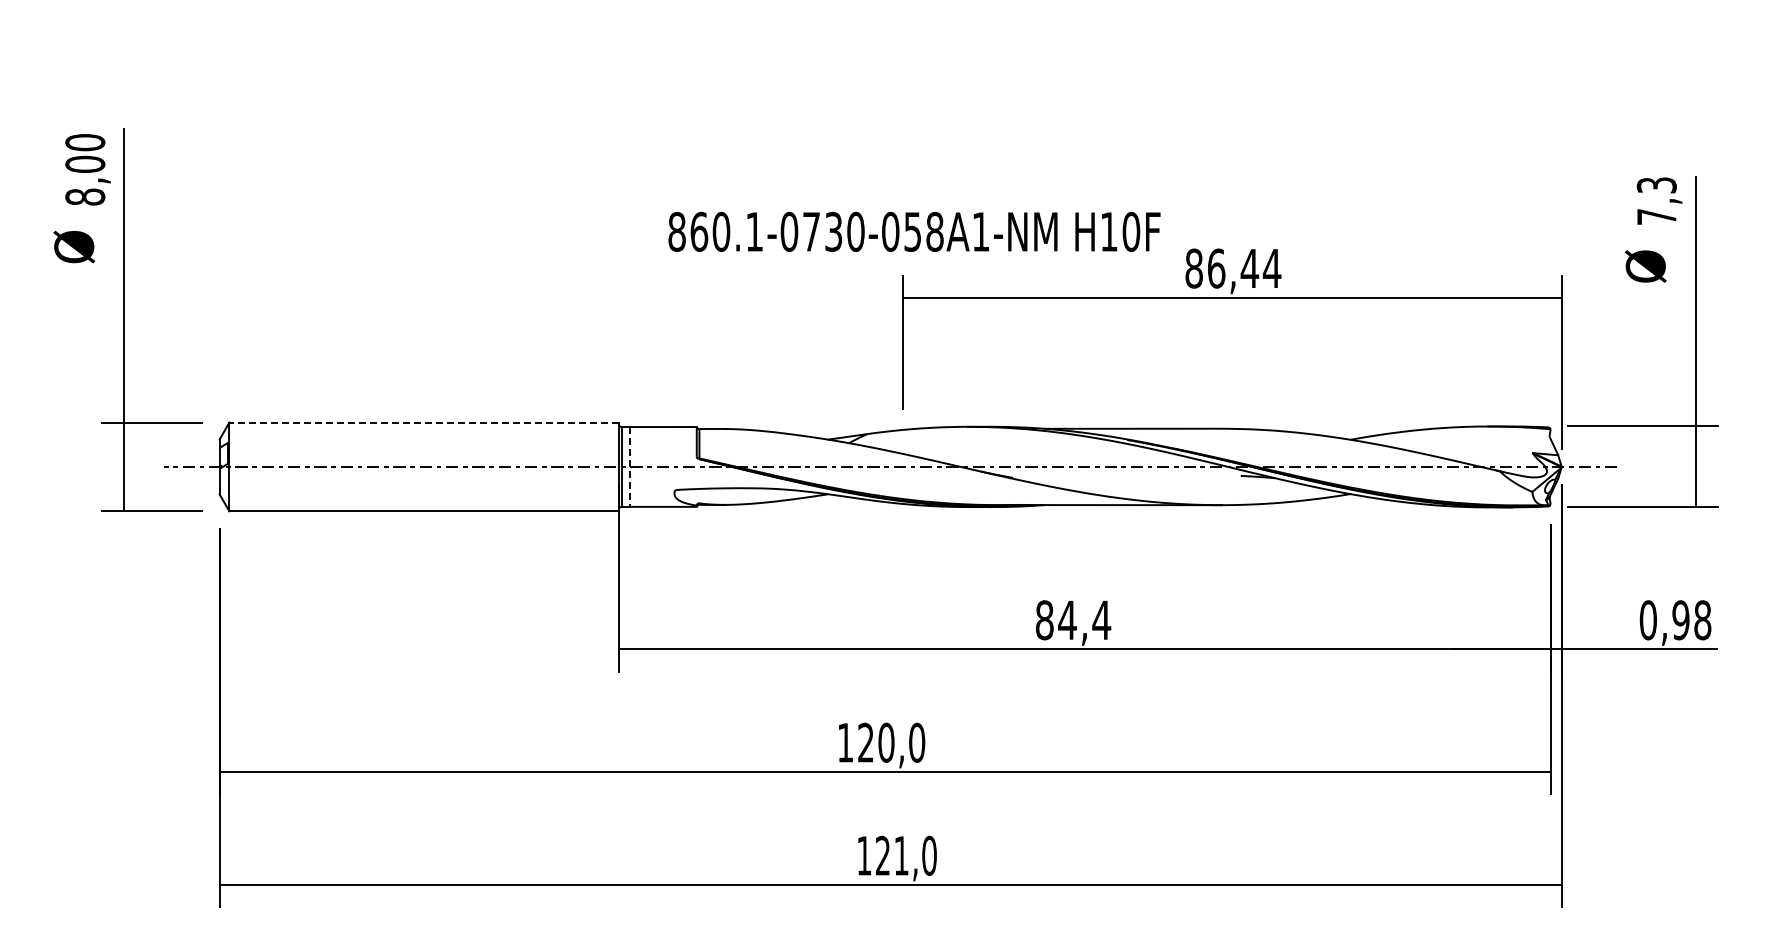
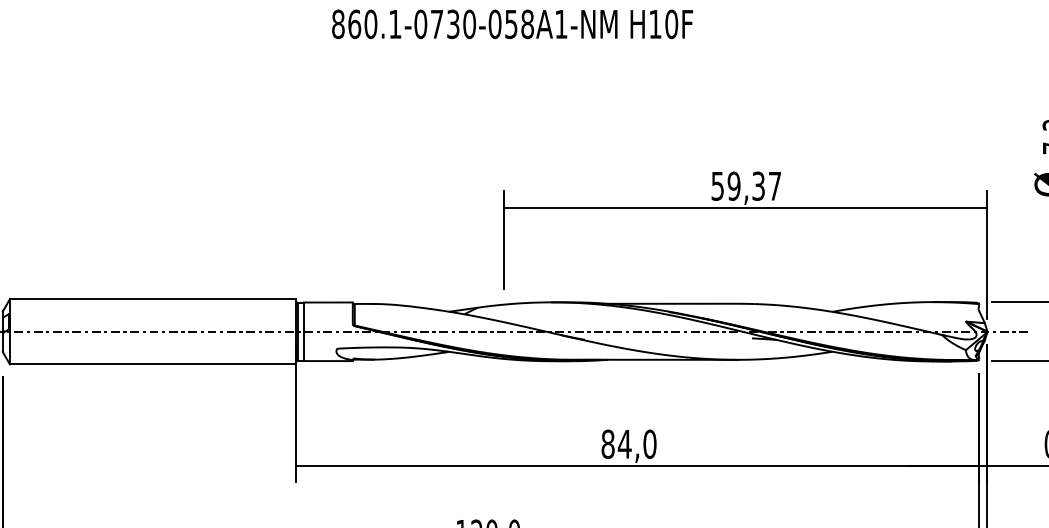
text: (914, 231) -> (512, 24), moved
text: (1233, 268) -> (746, 186), 86,44 -> 59,37
line: (424, 422) -> (153, 299), dashed -> solid
line: (630, 466) -> (304, 331), dashed -> solid
text: (1101, 620) -> (649, 444), 84,4 -> 84,0

